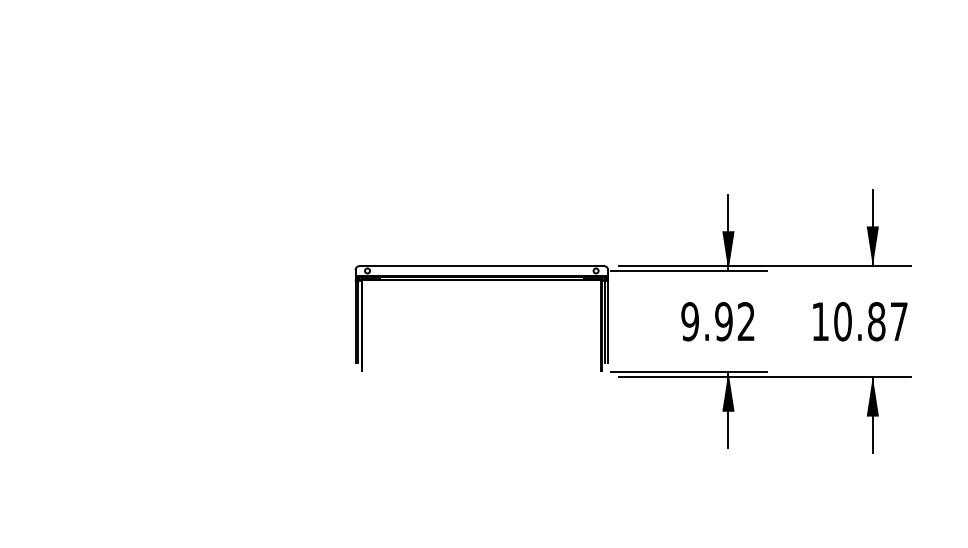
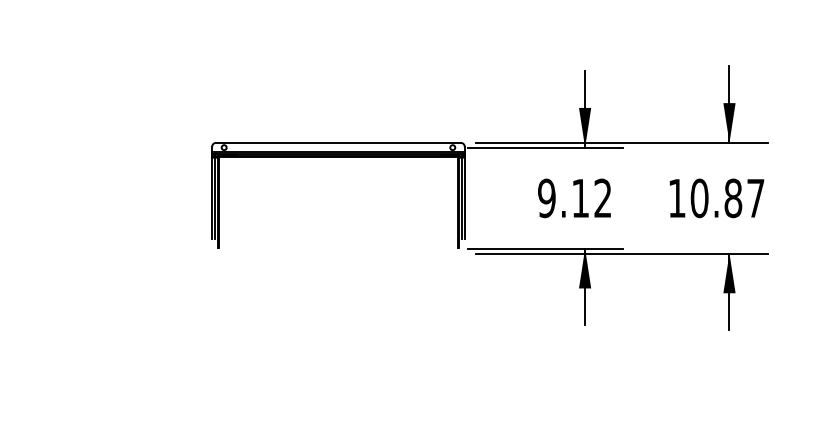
text: (723, 321) -> (580, 198), 9.92 -> 9.12

